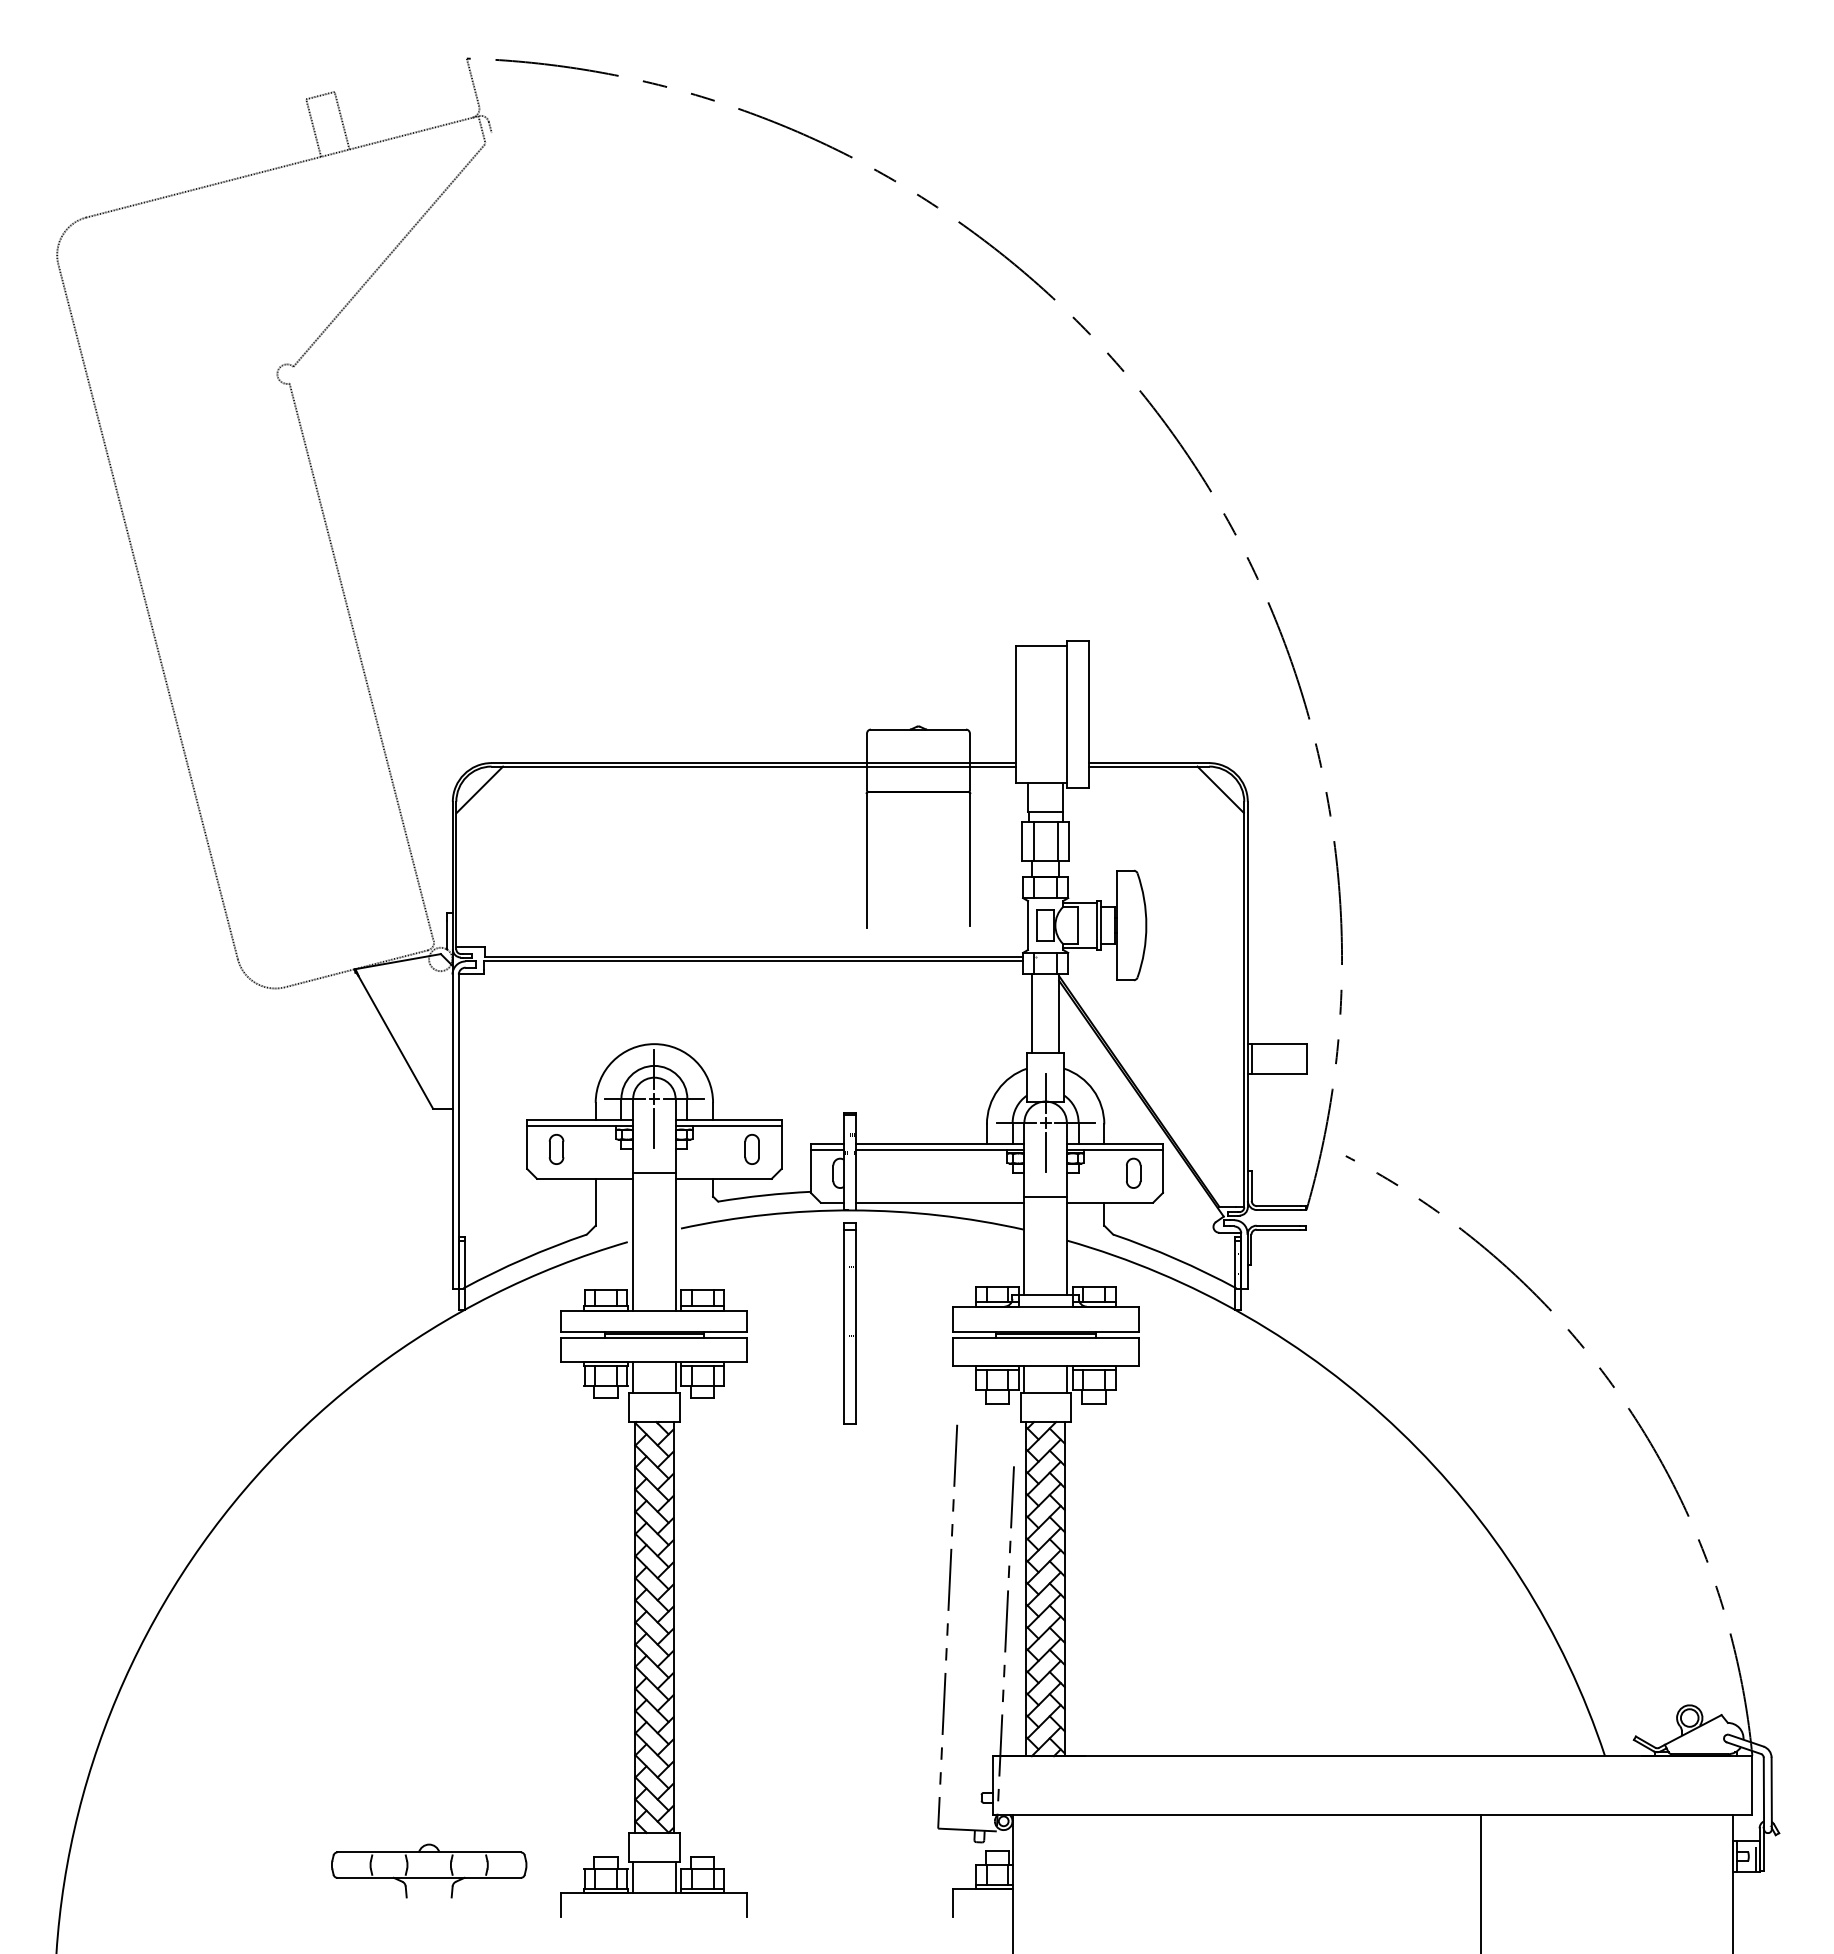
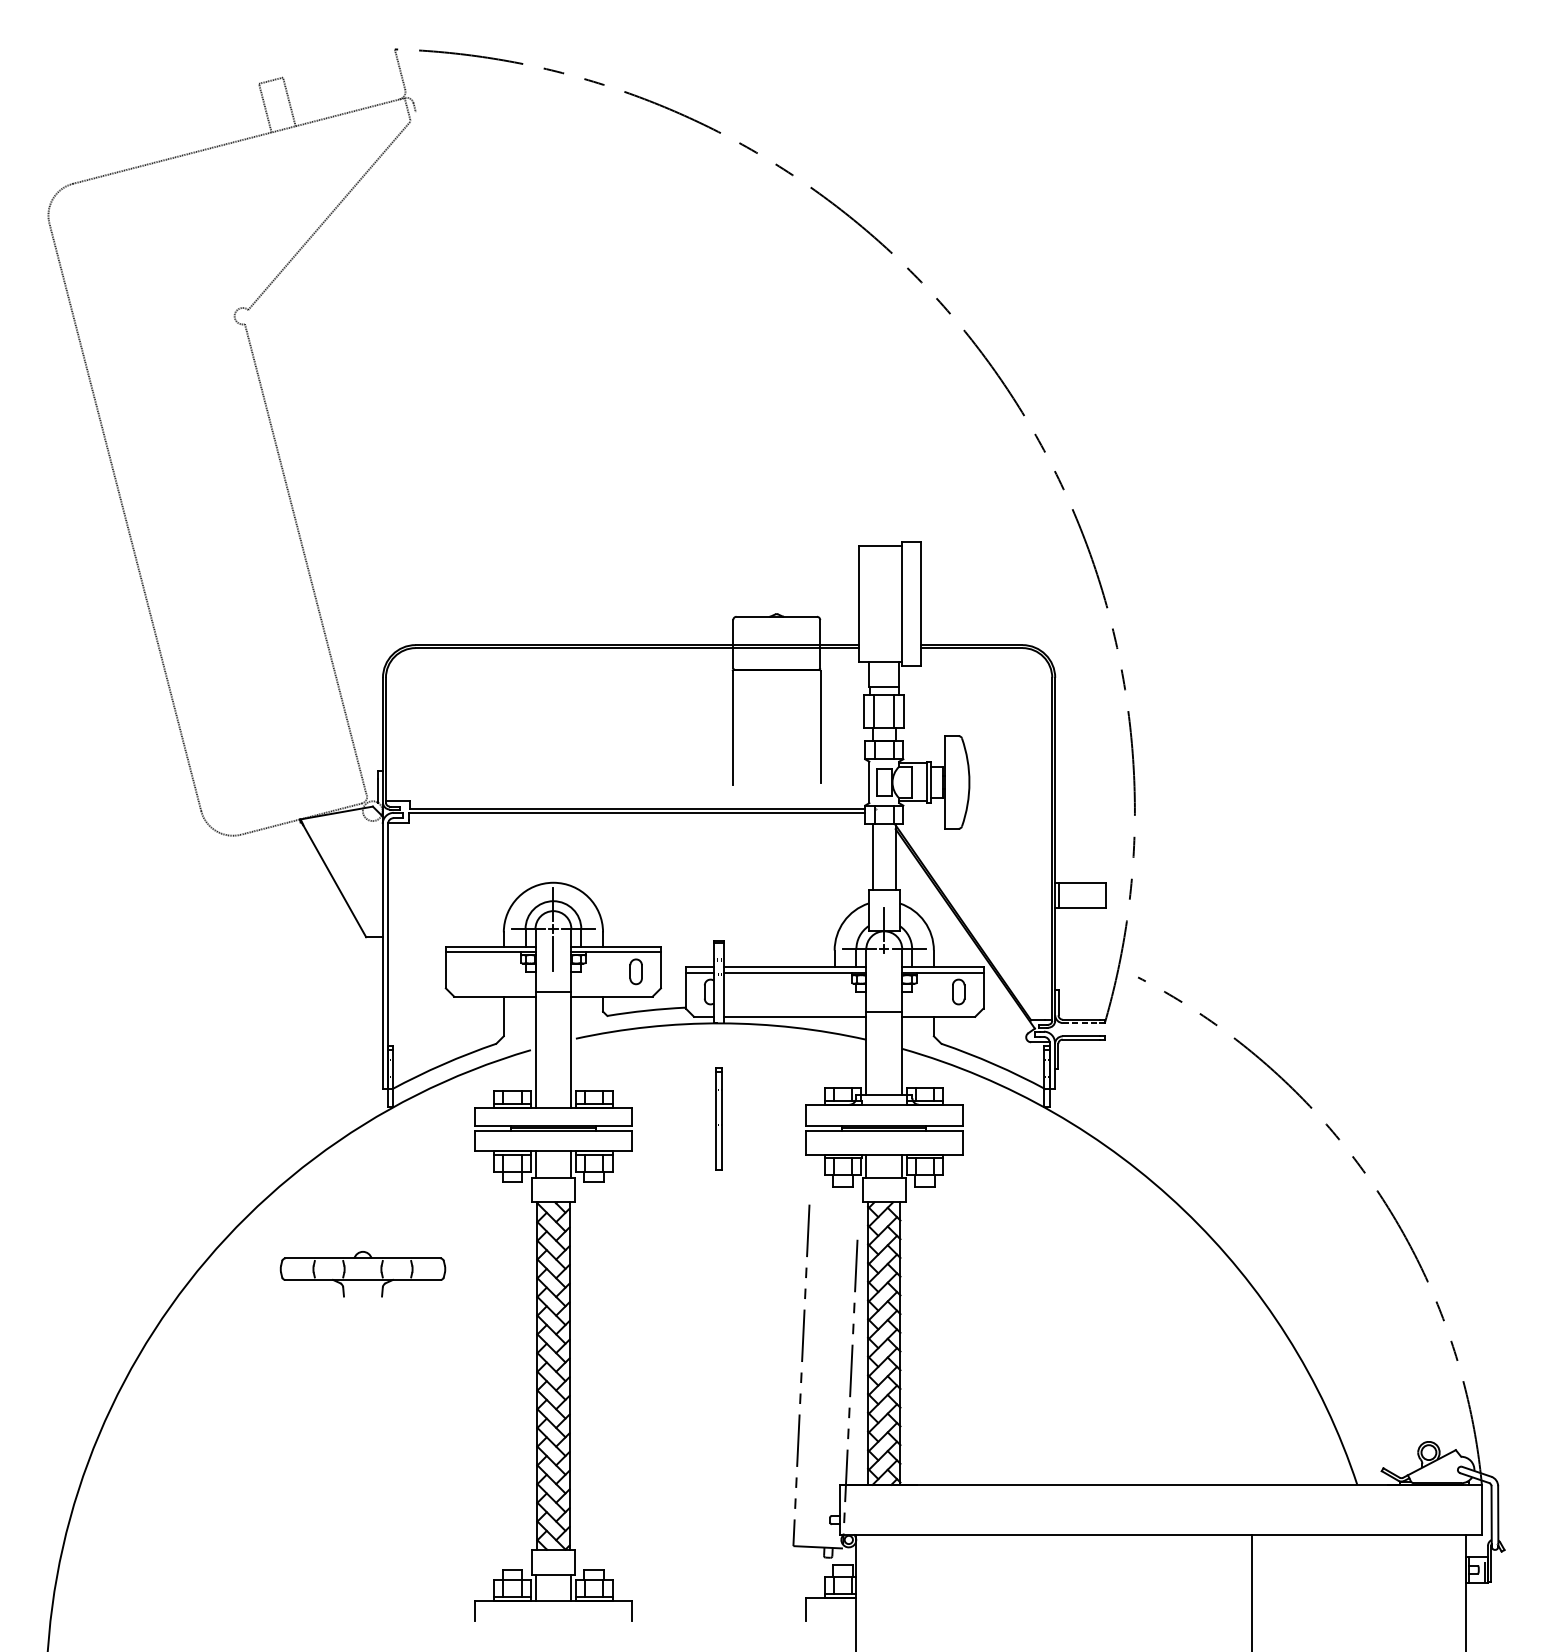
line: (479, 789) -> (405, 667), removed
line: (1220, 789) -> (1032, 667), removed
part: (556, 1149) -> (470, 971), removed
line: (1045, 1151) -> (884, 973), removed
line: (1278, 1210) -> (1081, 1023), solid -> dashed
part: (849, 1323) -> (718, 1119), size x0.6
part: (429, 1870) -> (363, 1273), moved

